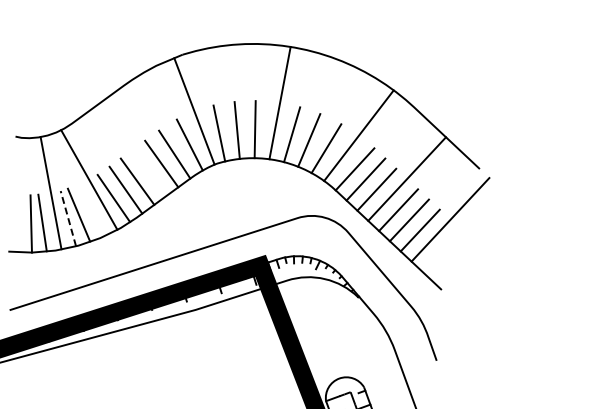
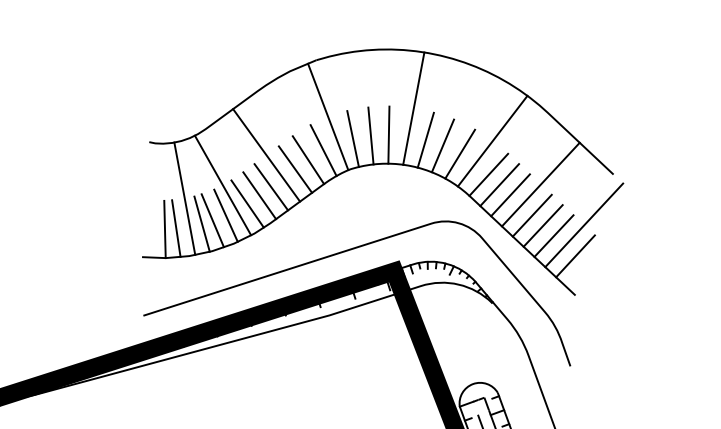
line: (132, 149) -> (266, 155), added
line: (91, 209) -> (225, 215), added
line: (68, 218) -> (202, 224), dashed -> solid
line: (441, 250) -> (575, 256), added

